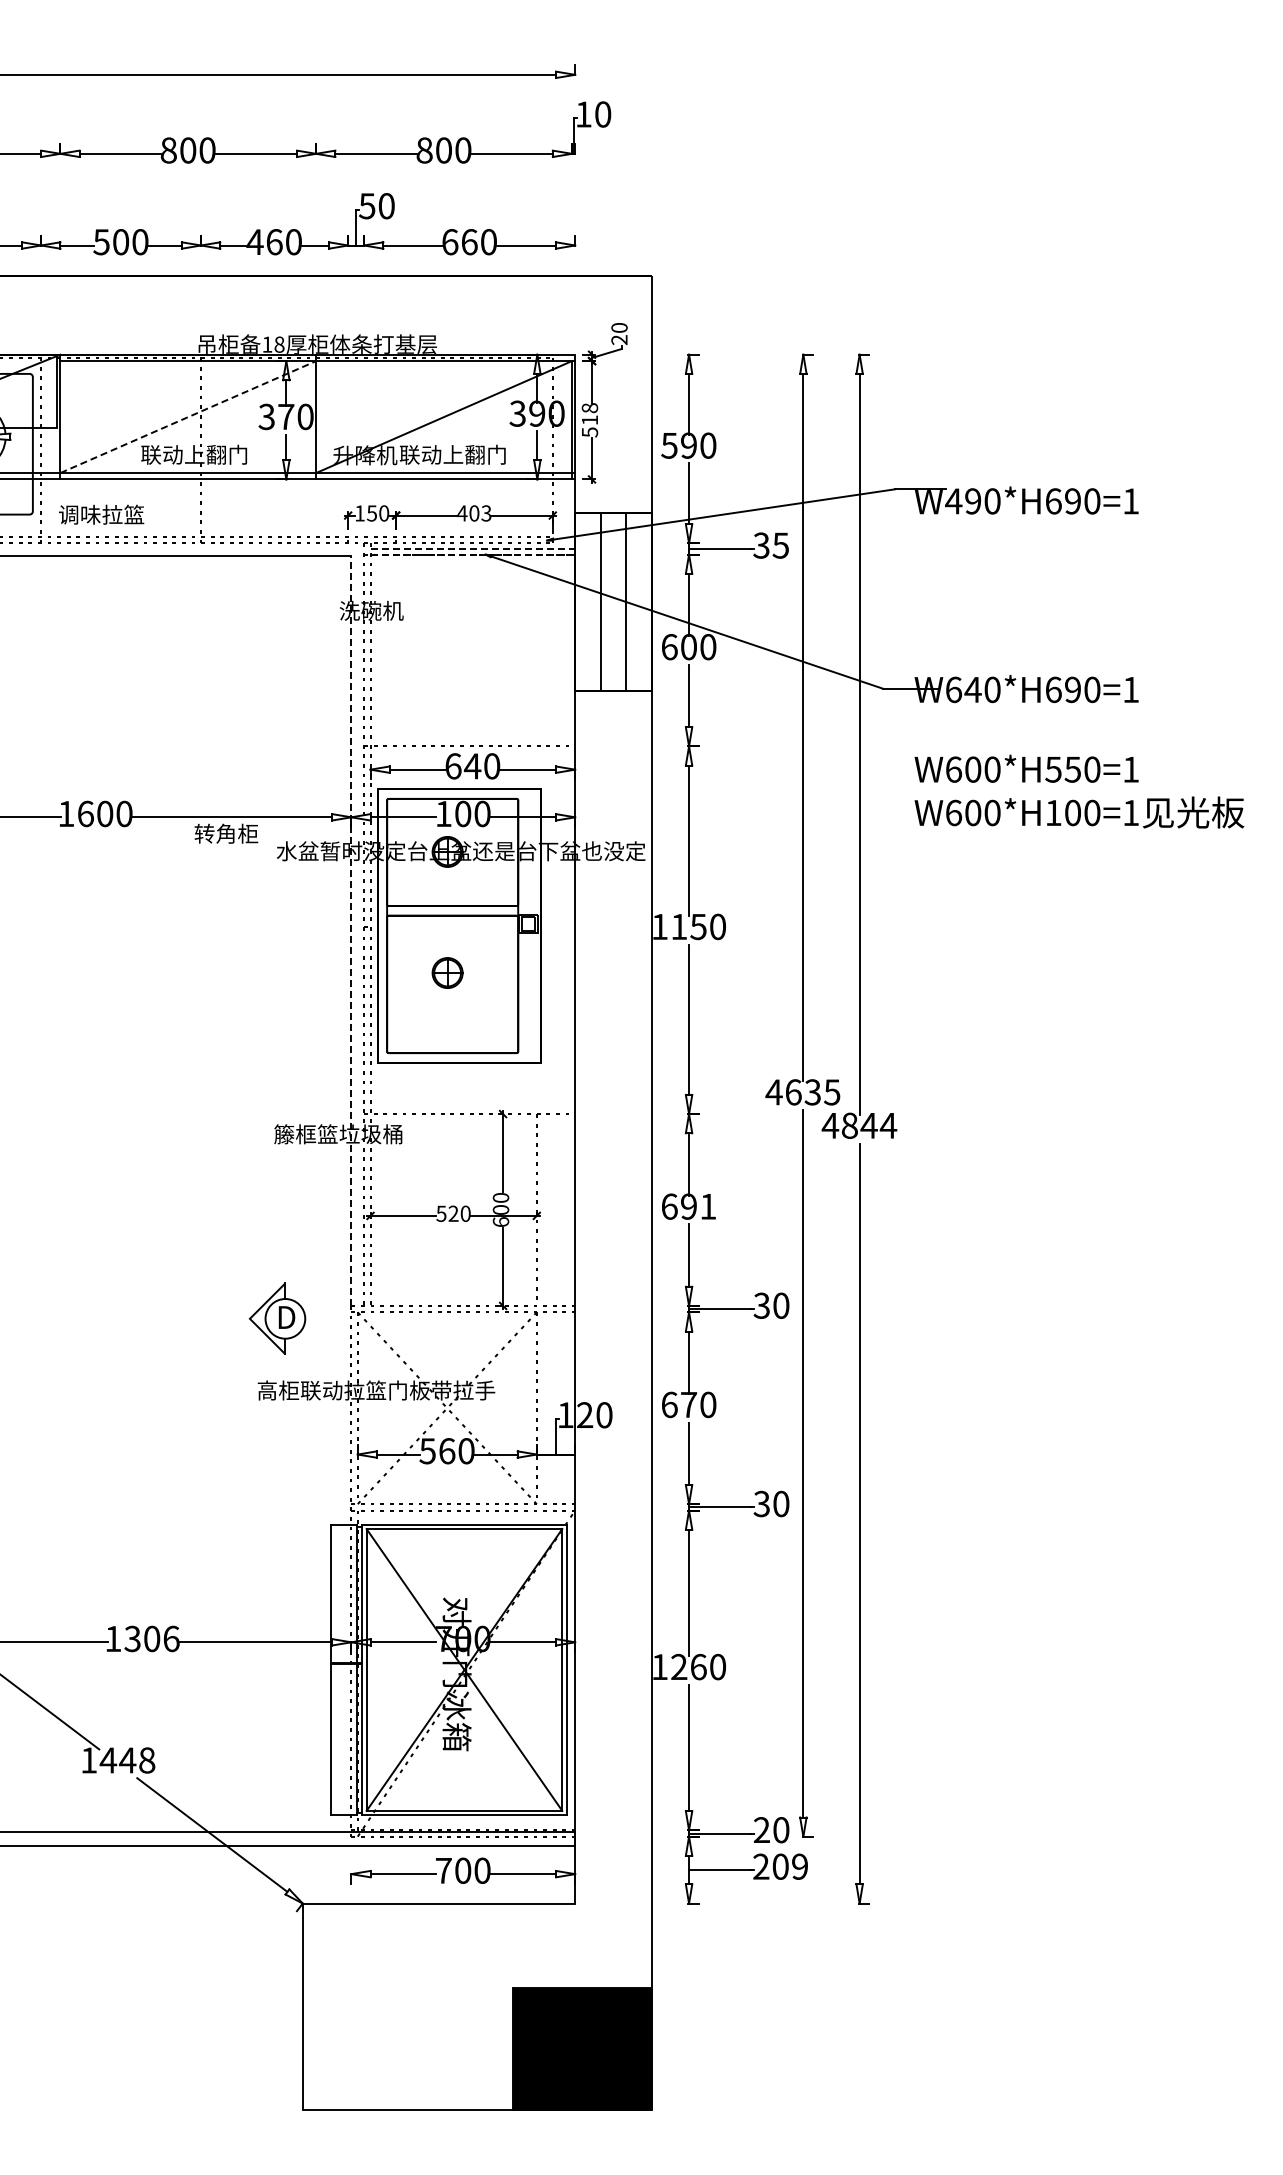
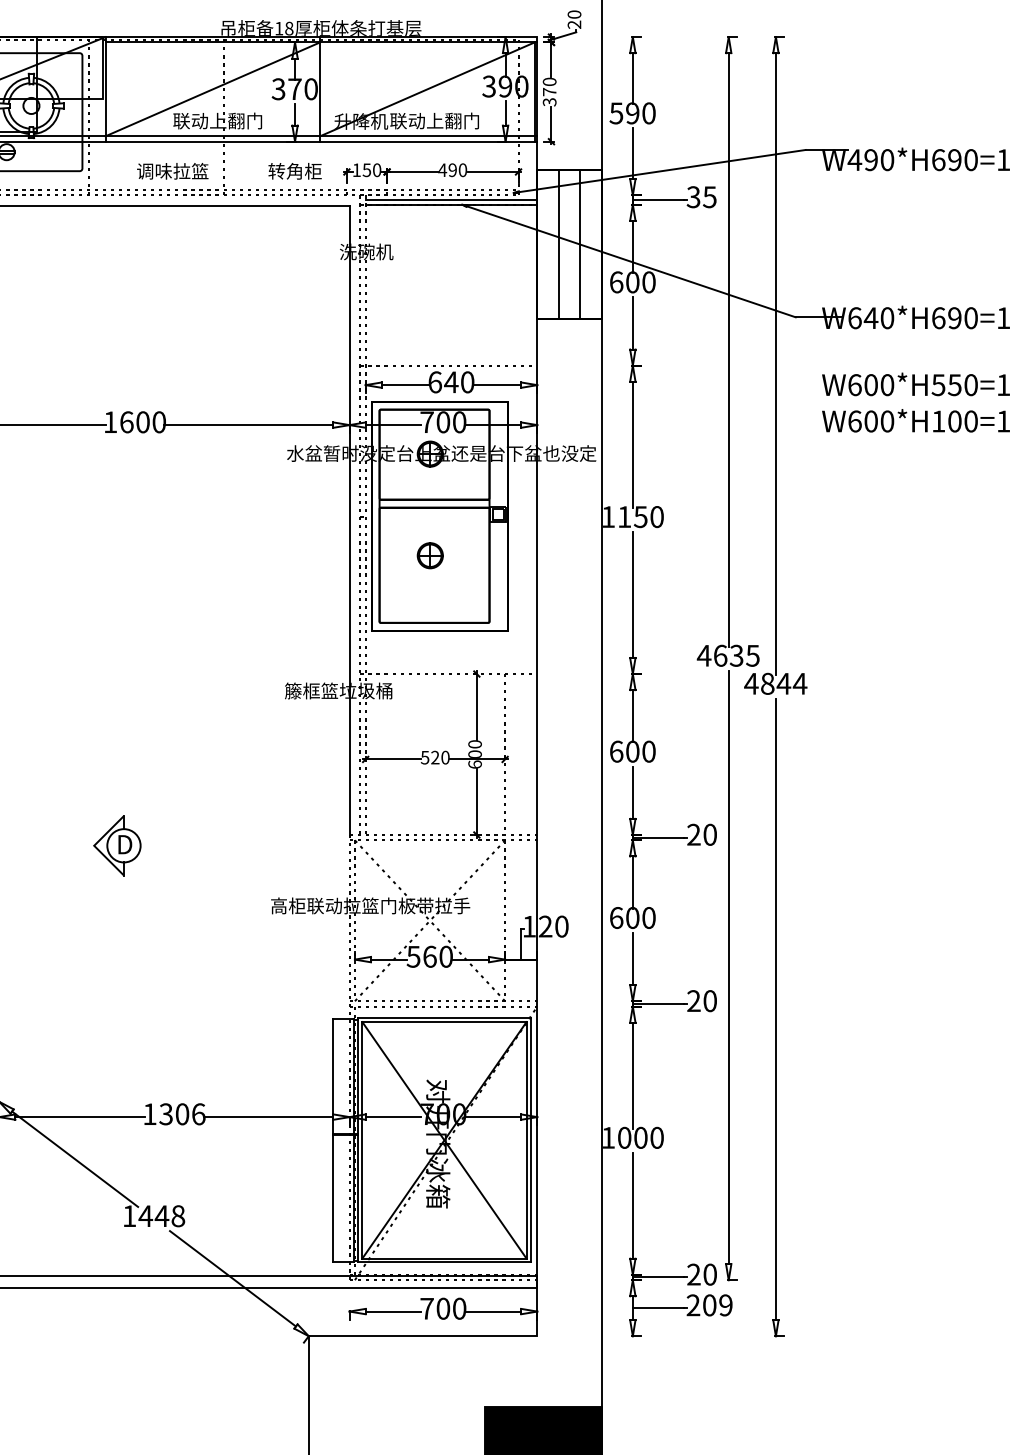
line: (188, 417) -> (212, 89), dashed -> solid
text: (589, 419) -> (549, 91), 518 -> 370
text: (480, 513) -> (457, 170), 403 -> 490
text: (101, 514) -> (172, 171), moved
line: (473, 548) -> (452, 199), dashed -> solid
line: (473, 554) -> (452, 204), dashed -> solid
text: (443, 813) -> (426, 421), 100 -> 700
text: (226, 833) -> (295, 171), moved
line: (351, 931) -> (349, 520), dashed -> solid
text: (698, 1206) -> (640, 751), 691 -> 600
text: (761, 1305) -> (693, 834), 30 -> 20
part: (277, 1318) -> (117, 845), moved
text: (689, 1404) -> (633, 917), 670 -> 600
text: (761, 1504) -> (693, 1001), 30 -> 20
text: (688, 1666) -> (632, 1137), 1260 -> 1000

